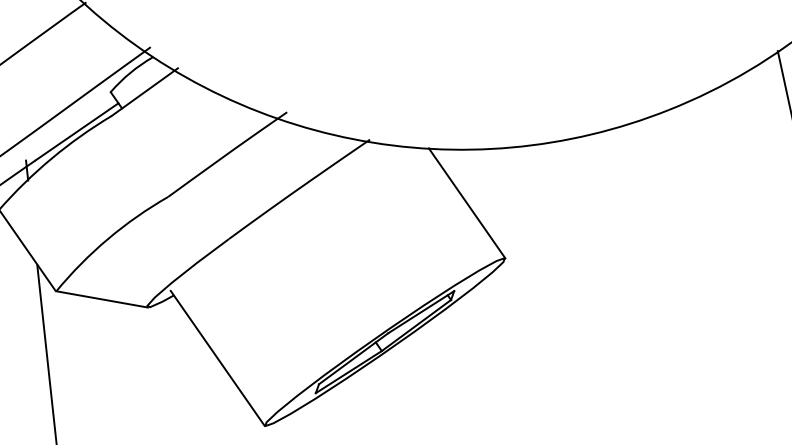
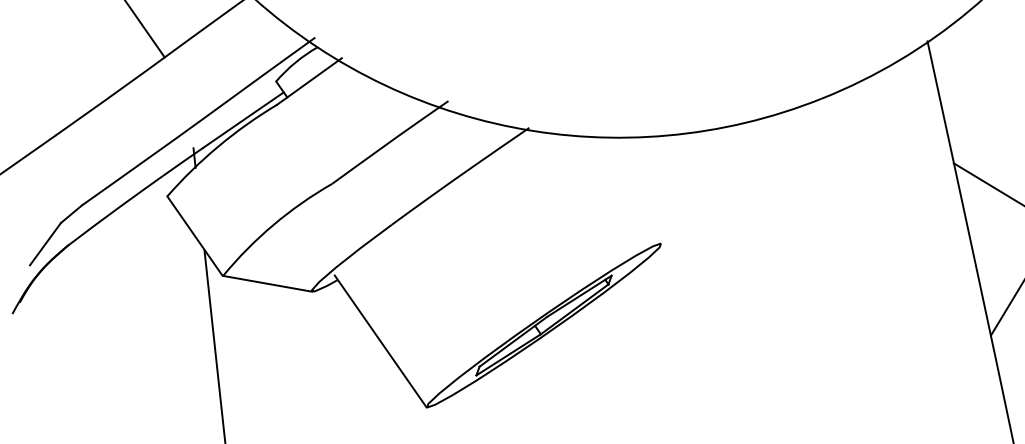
line: (466, 202) -> (623, 189), removed

